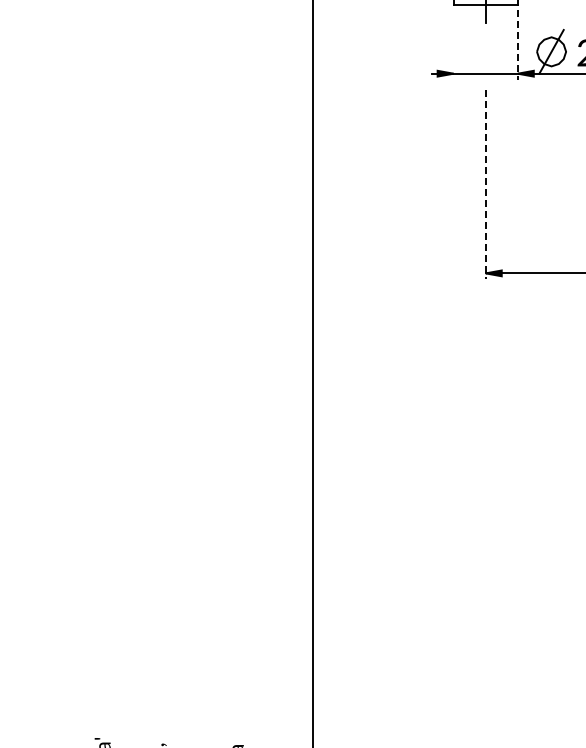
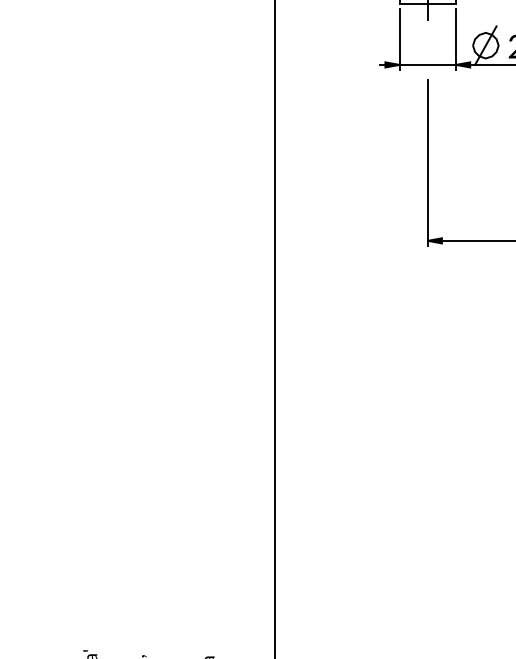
line: (453, 44) -> (399, 39), added
line: (517, 44) -> (455, 39), dashed -> solid
line: (485, 185) -> (427, 163), dashed -> solid

